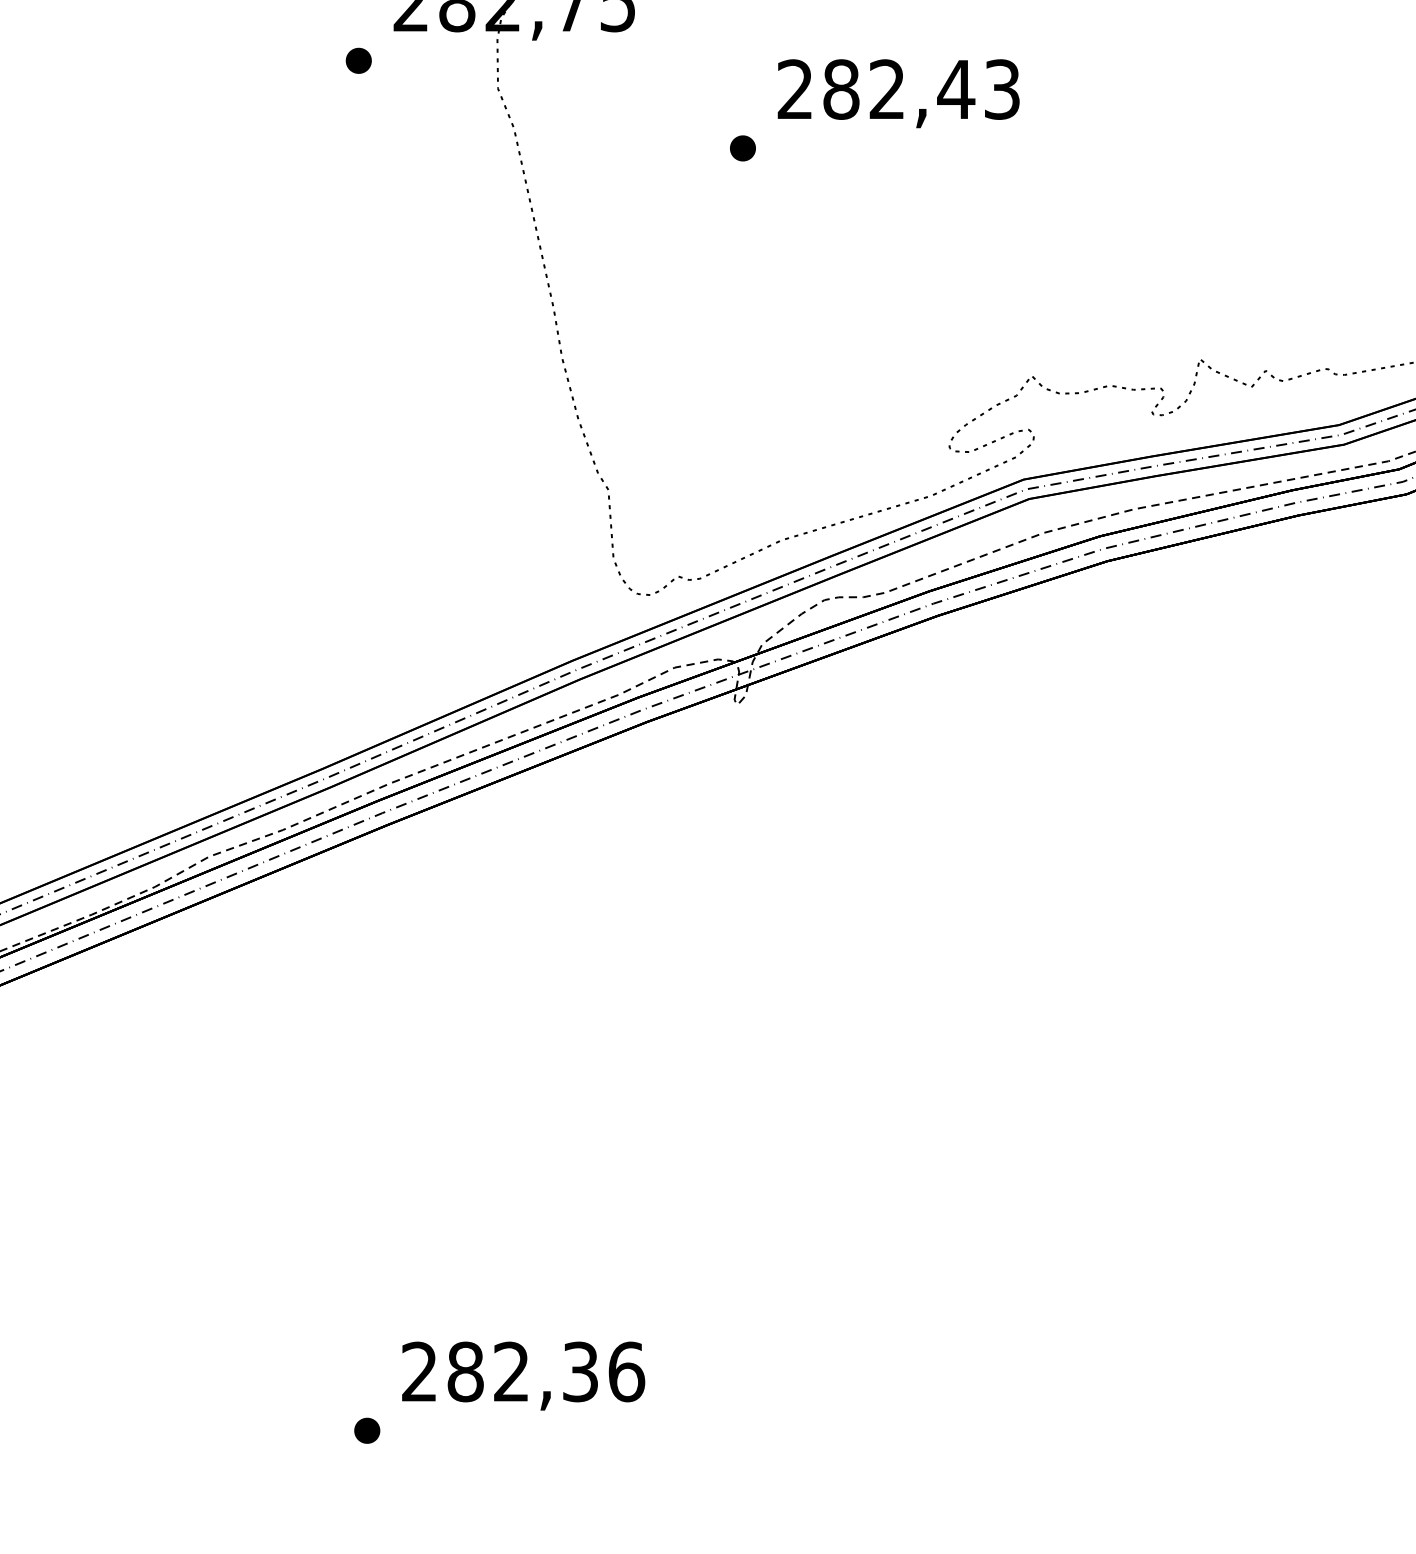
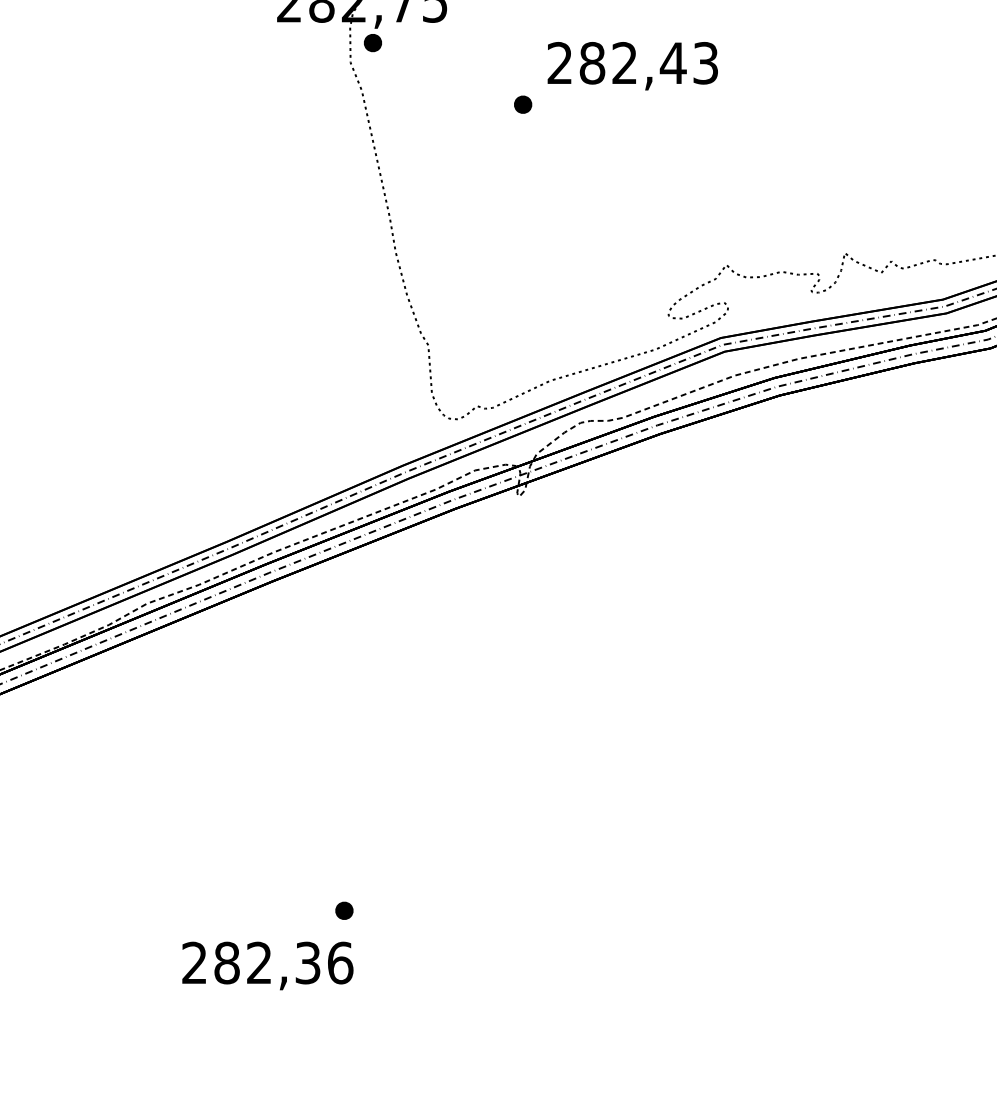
part: (358, 60) -> (372, 42), moved
text: (523, 1375) -> (267, 965), moved
part: (367, 1430) -> (344, 910), moved

